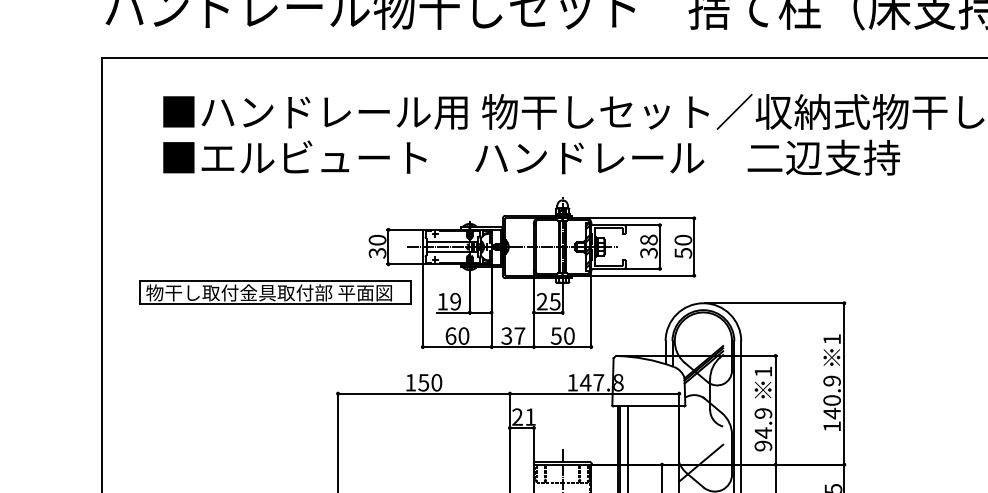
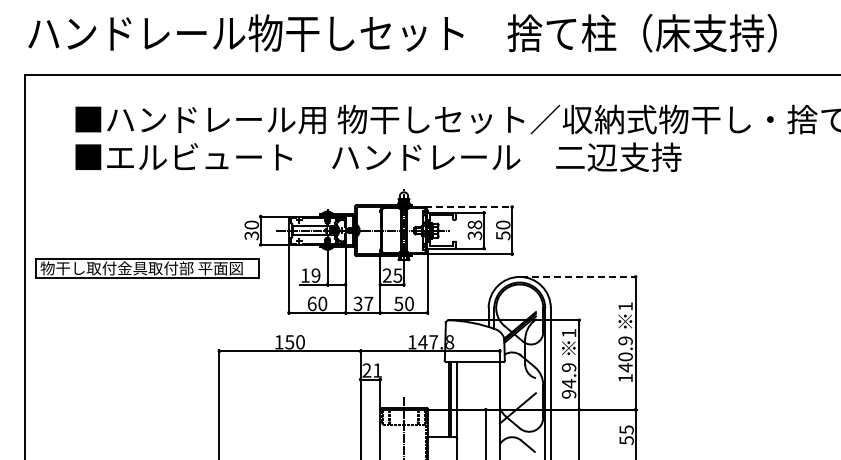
line: (642, 218) -> (469, 207), solid -> dashed
part: (276, 293) -> (147, 268), moved
line: (774, 302) -> (578, 276), solid -> dashed

